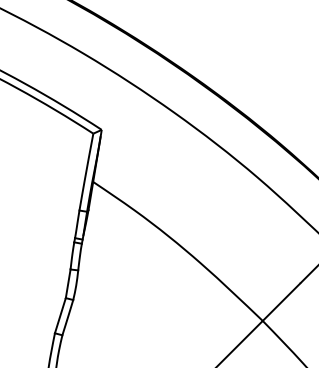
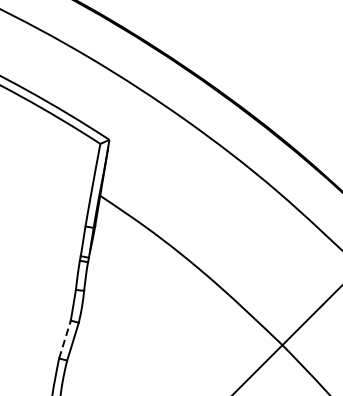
line: (60, 315) -> (65, 339), solid -> dashed

